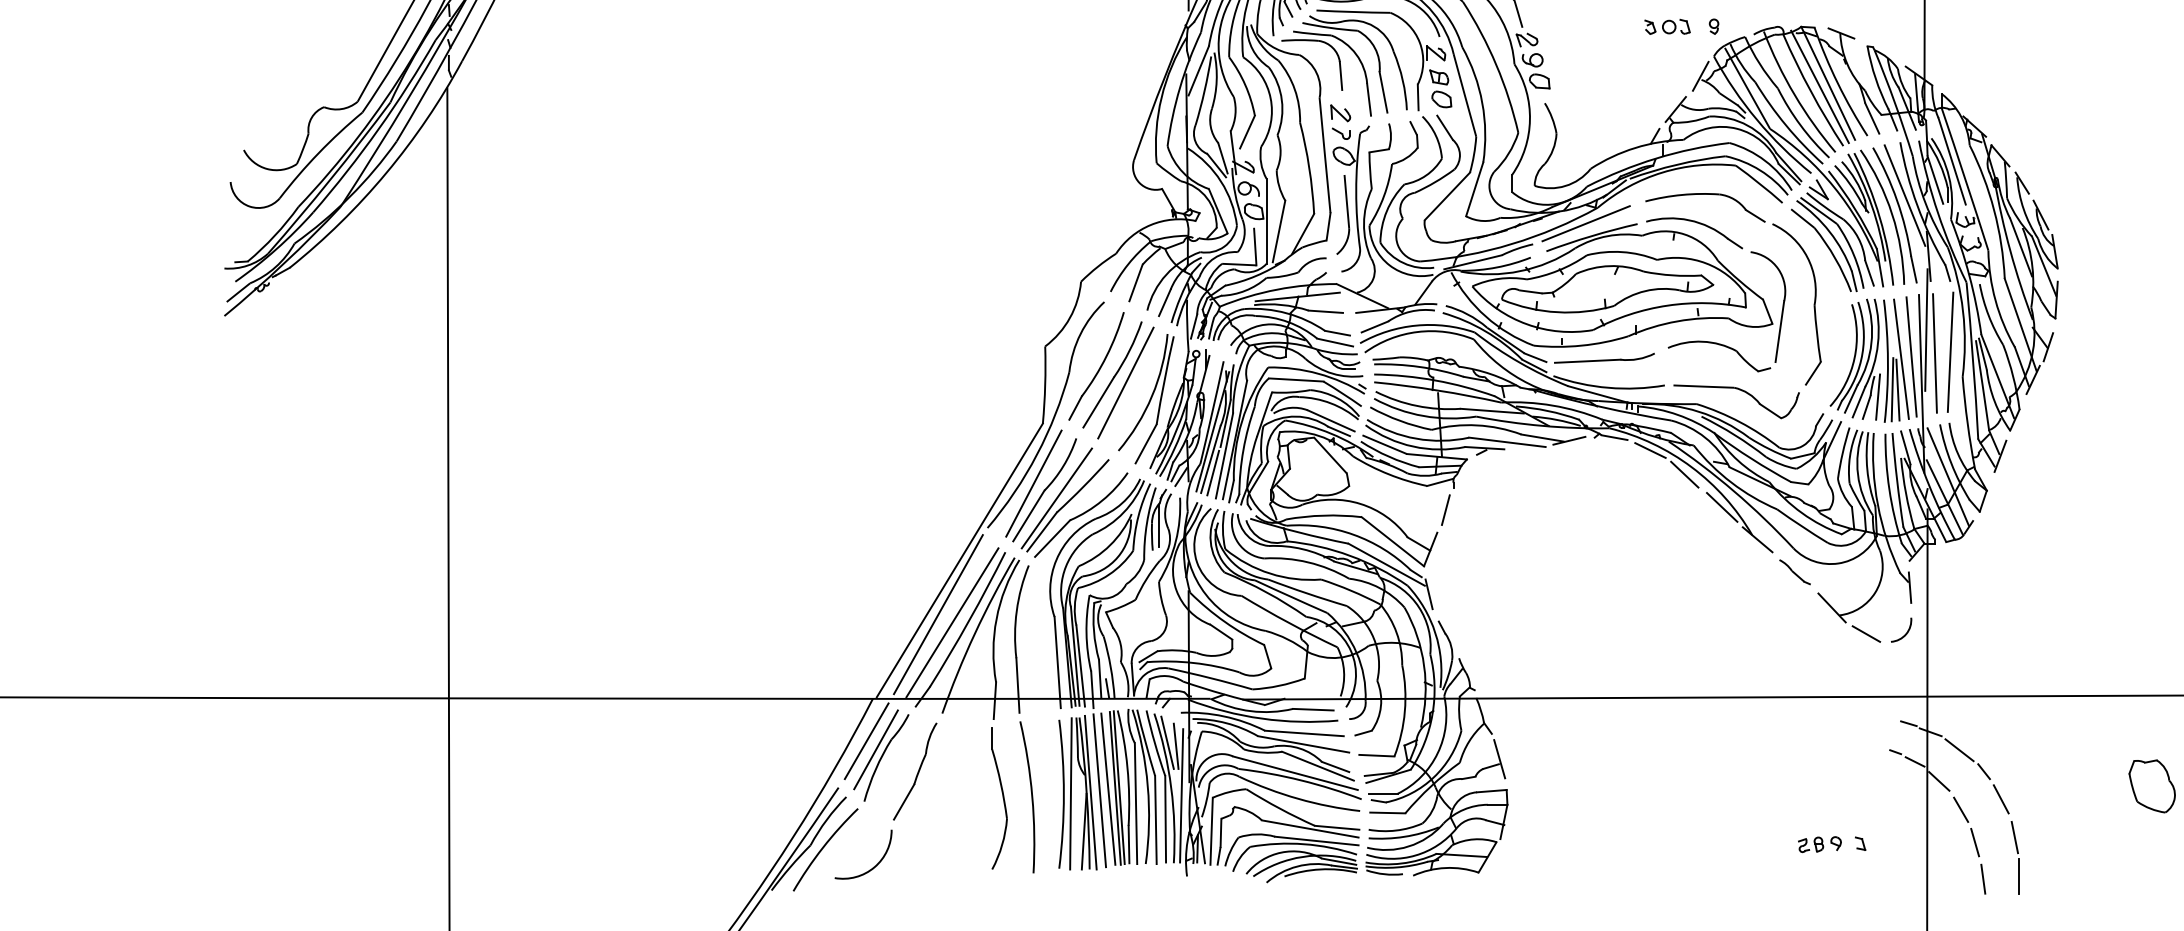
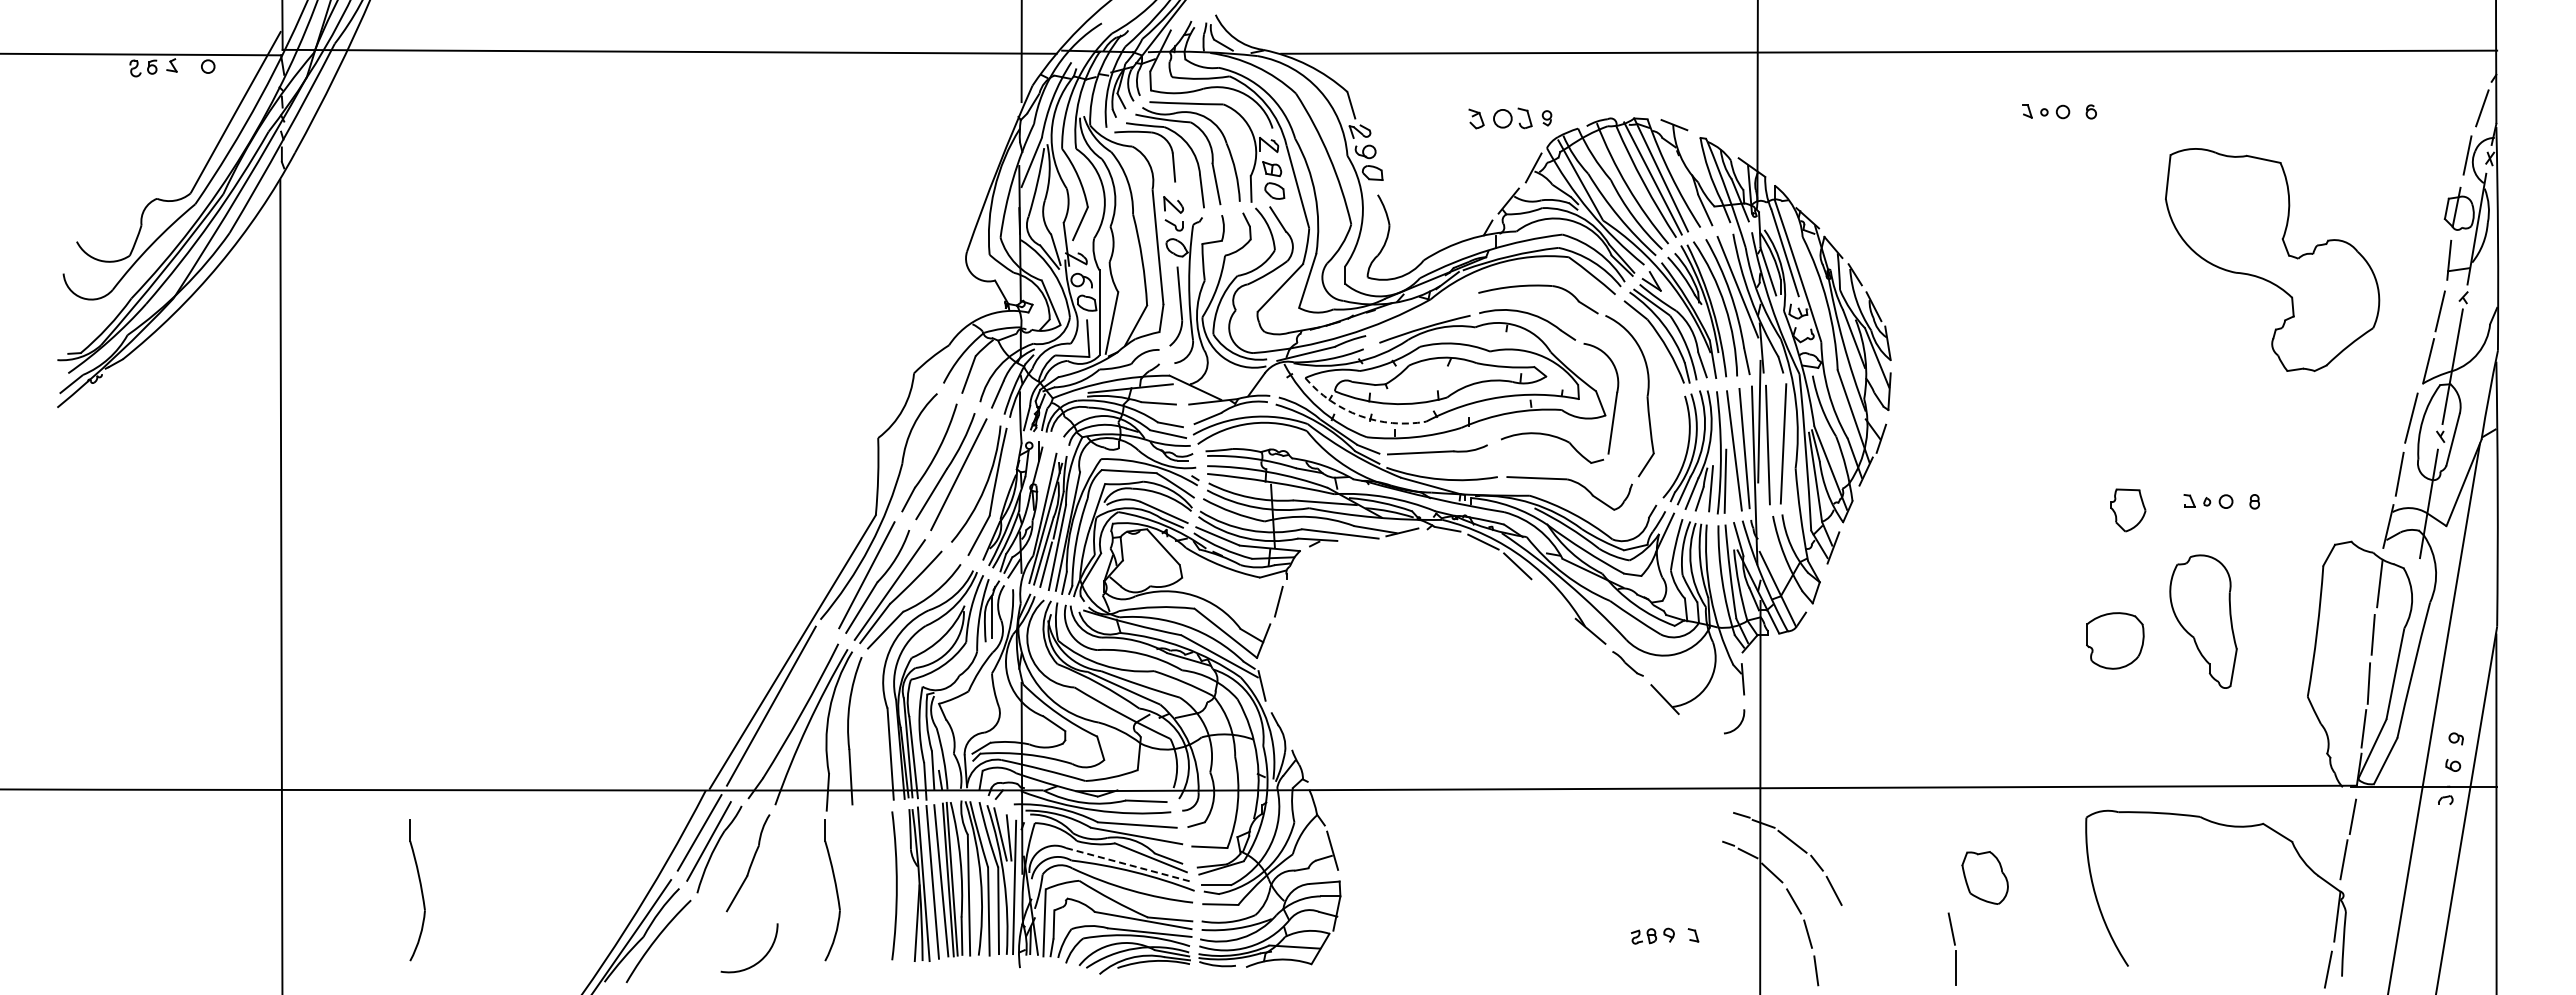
part: (1667, 26) -> (1500, 118), size x1.4
line: (1585, 222) -> (1418, 314), removed
arc: (1526, 323) -> (1359, 415), solid -> dashed
line: (1897, 389) -> (1730, 481), removed
line: (1947, 476) -> (1780, 568), removed
line: (1721, 506) -> (1554, 598), removed
line: (952, 621) -> (785, 713), removed
line: (1866, 633) -> (1699, 725), removed
line: (1295, 772) -> (1128, 864), solid -> dashed
line: (1070, 793) -> (903, 885), removed
arc: (1031, 796) -> (864, 888), removed
part: (584, 798) -> (417, 890), added
part: (2014, 856) -> (1951, 948), moved
arc: (874, 865) -> (760, 959), moved

